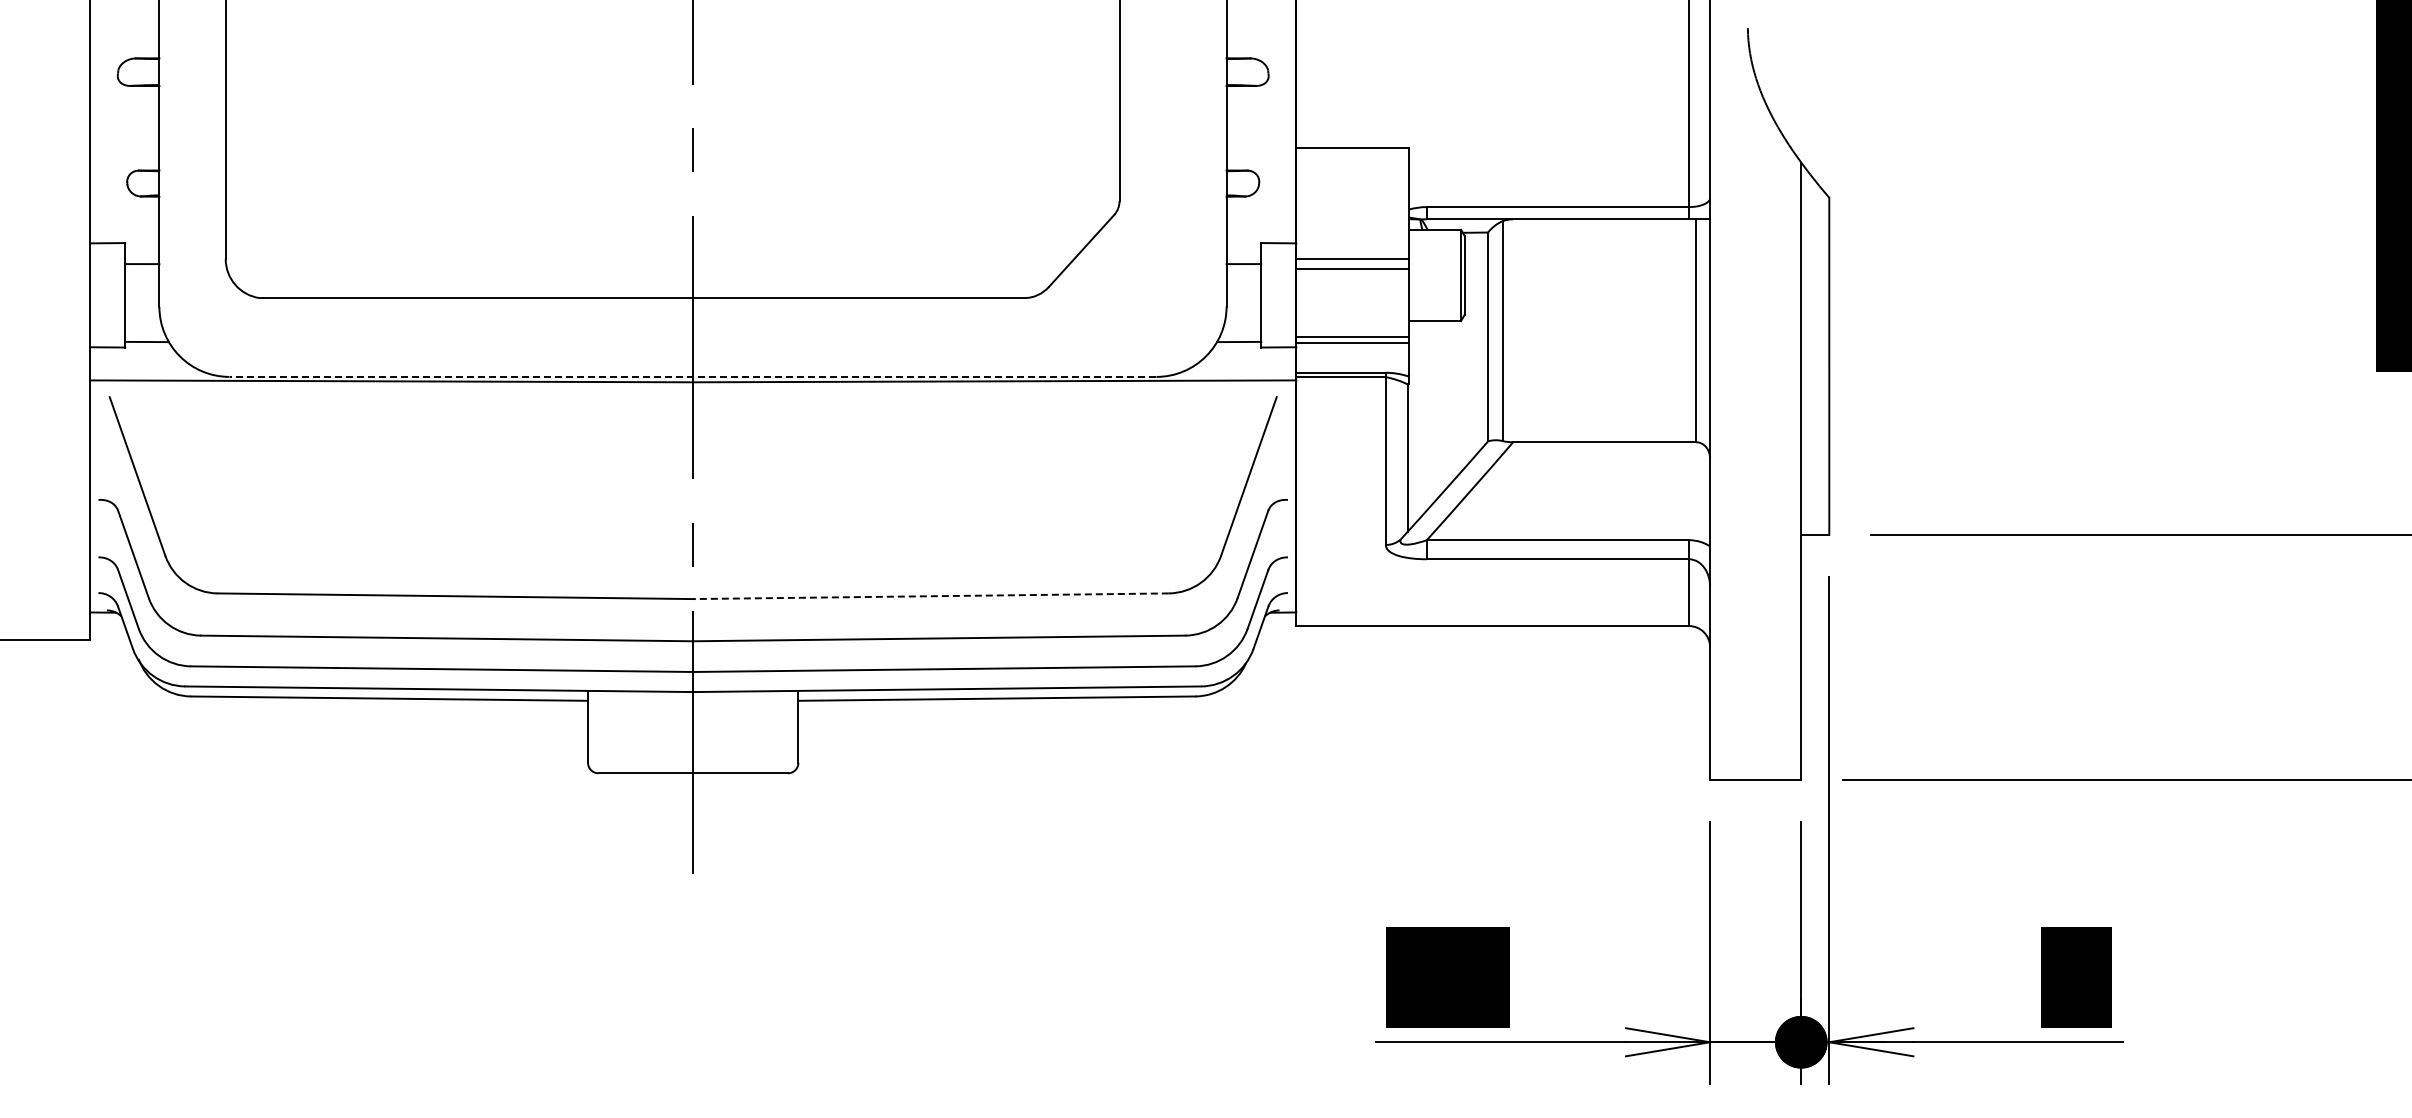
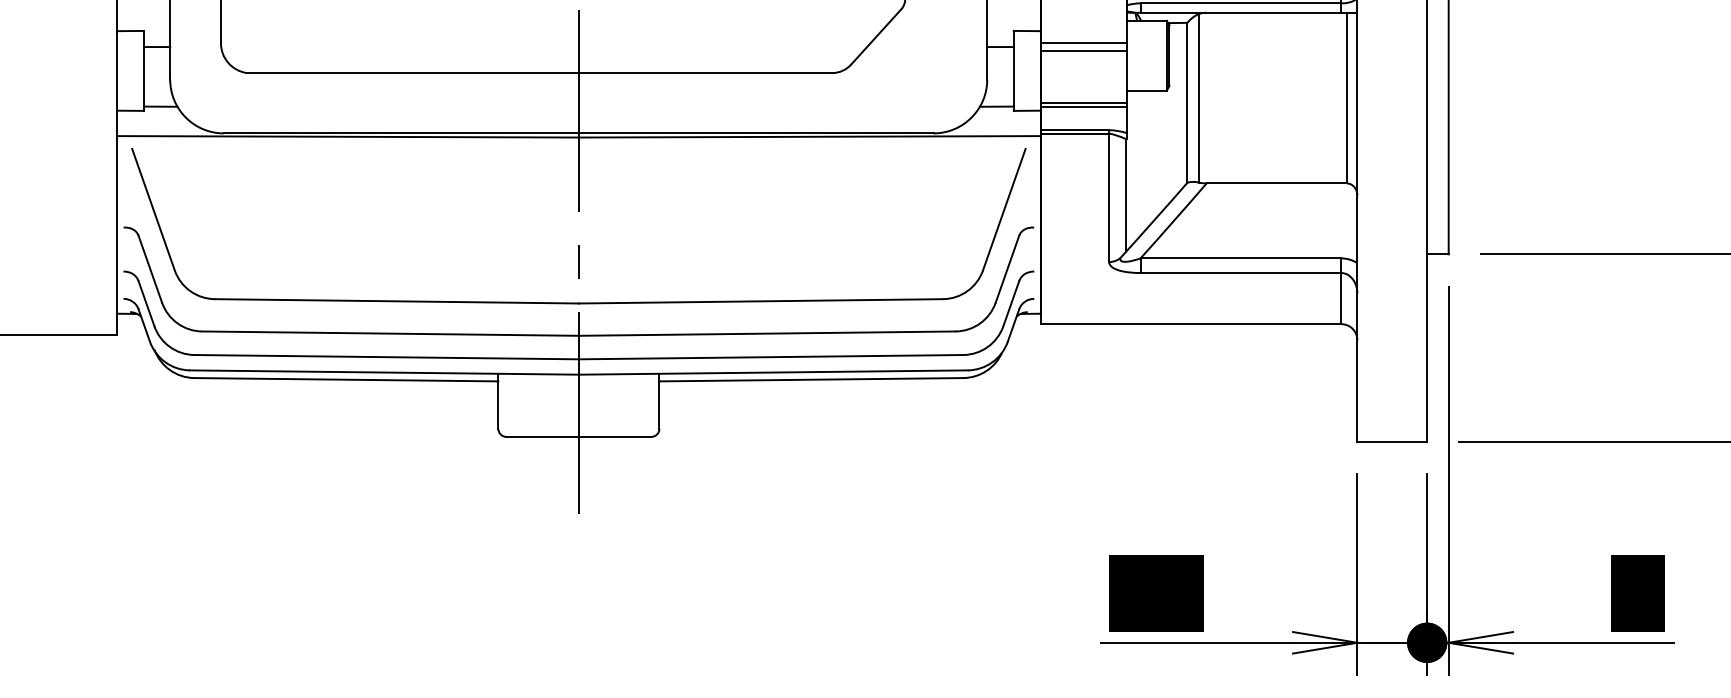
line: (692, 376) -> (578, 133), dashed -> solid
line: (931, 596) -> (761, 301), dashed -> solid

